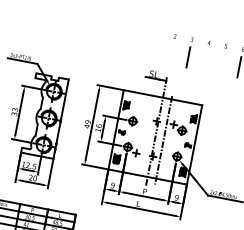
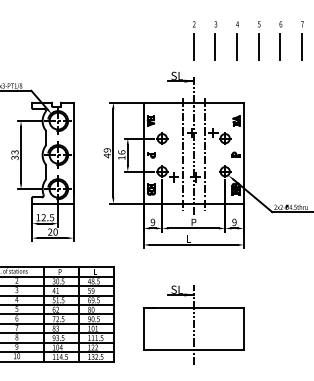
line: (171, 53) -> (193, 46), added
line: (205, 60) -> (237, 46), added
line: (222, 63) -> (258, 46), added
line: (146, 136) -> (182, 154), added

